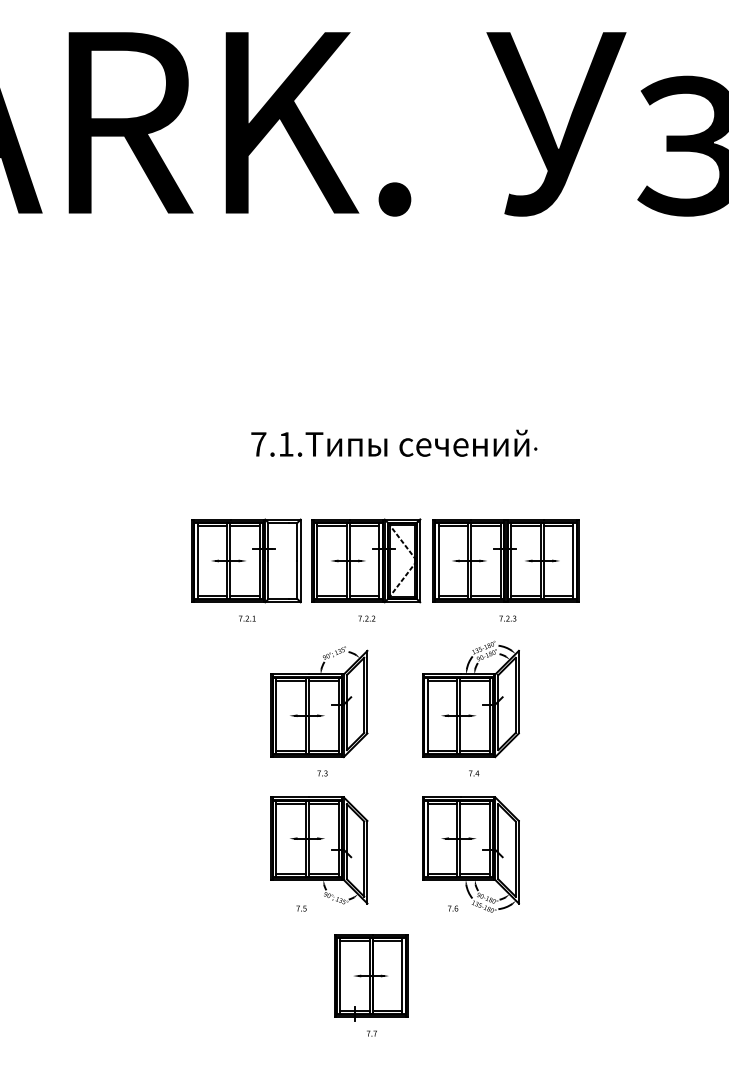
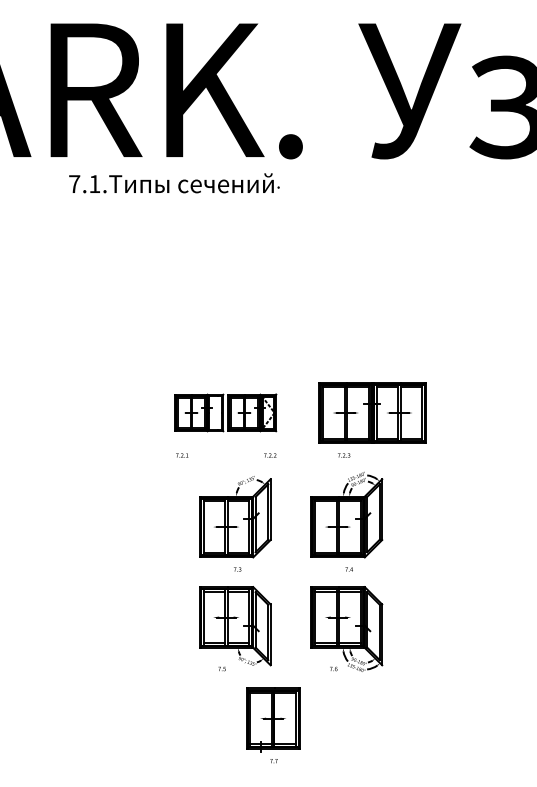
text: (394, 443) -> (174, 183), moved
part: (306, 560) -> (225, 412), size x0.6
text: (508, 618) -> (344, 455), moved

